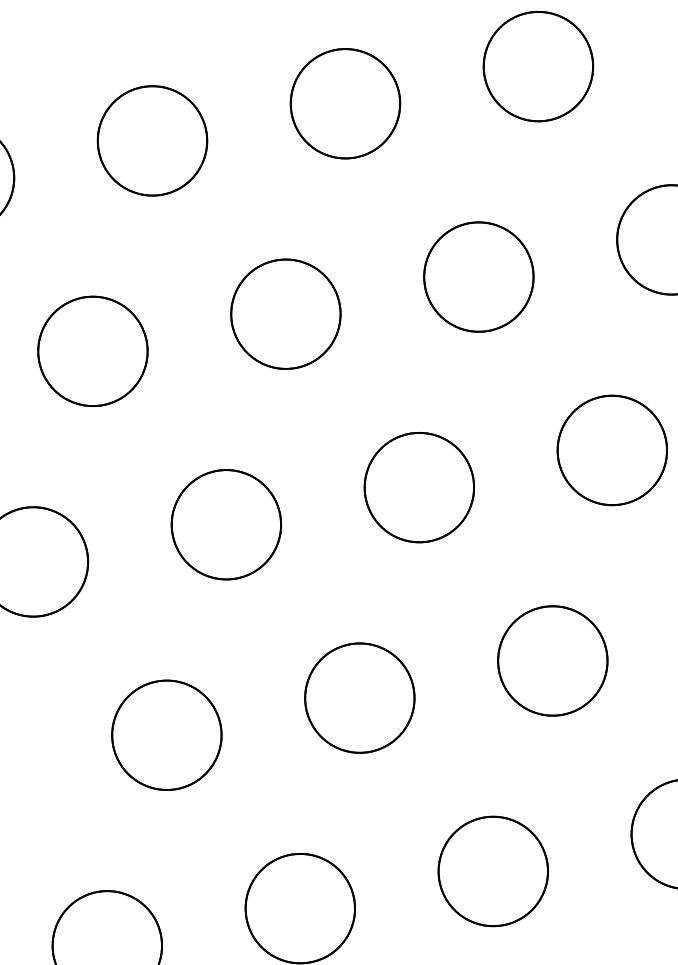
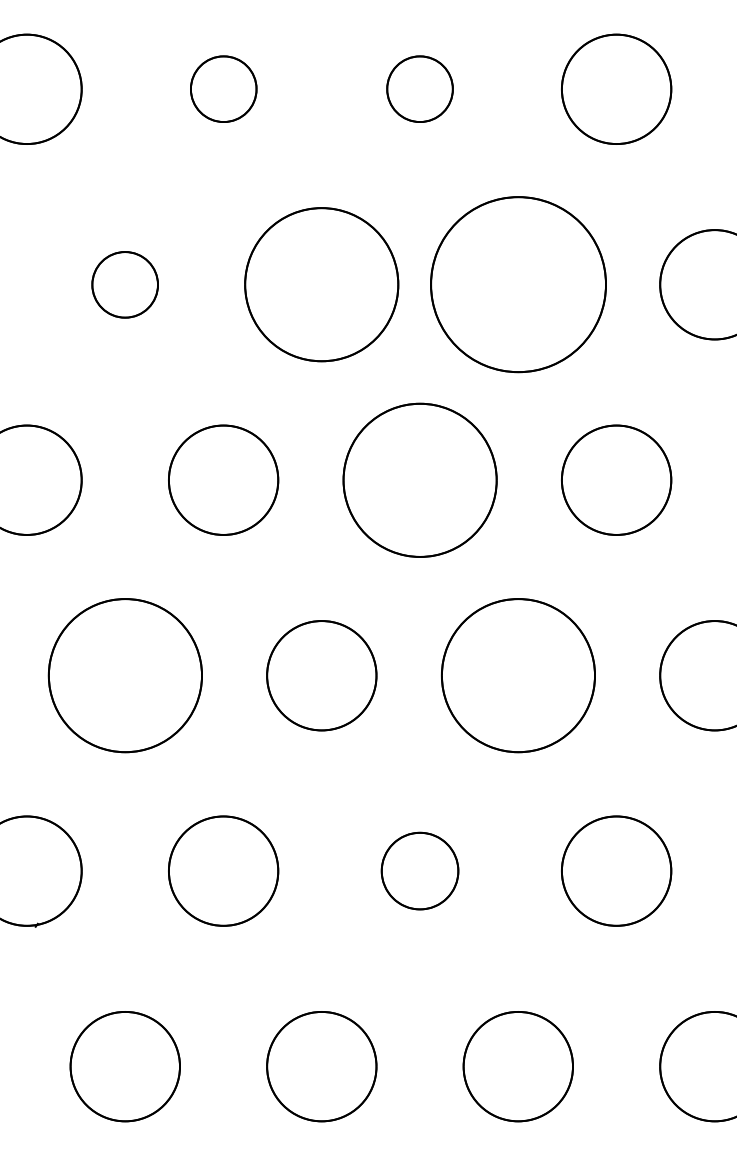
circle: (344, 103) -> (419, 88), size x0.6
circle: (152, 140) -> (223, 88), size x0.6
circle: (478, 276) -> (517, 284), size x1.6
circle: (285, 314) -> (321, 284), size x1.4
circle: (92, 351) -> (124, 284), size x0.6
circle: (418, 486) -> (419, 479), size x1.4
circle: (551, 660) -> (517, 675), size x1.4
circle: (166, 735) -> (124, 675), size x1.4
circle: (492, 870) -> (419, 870), size x0.7

